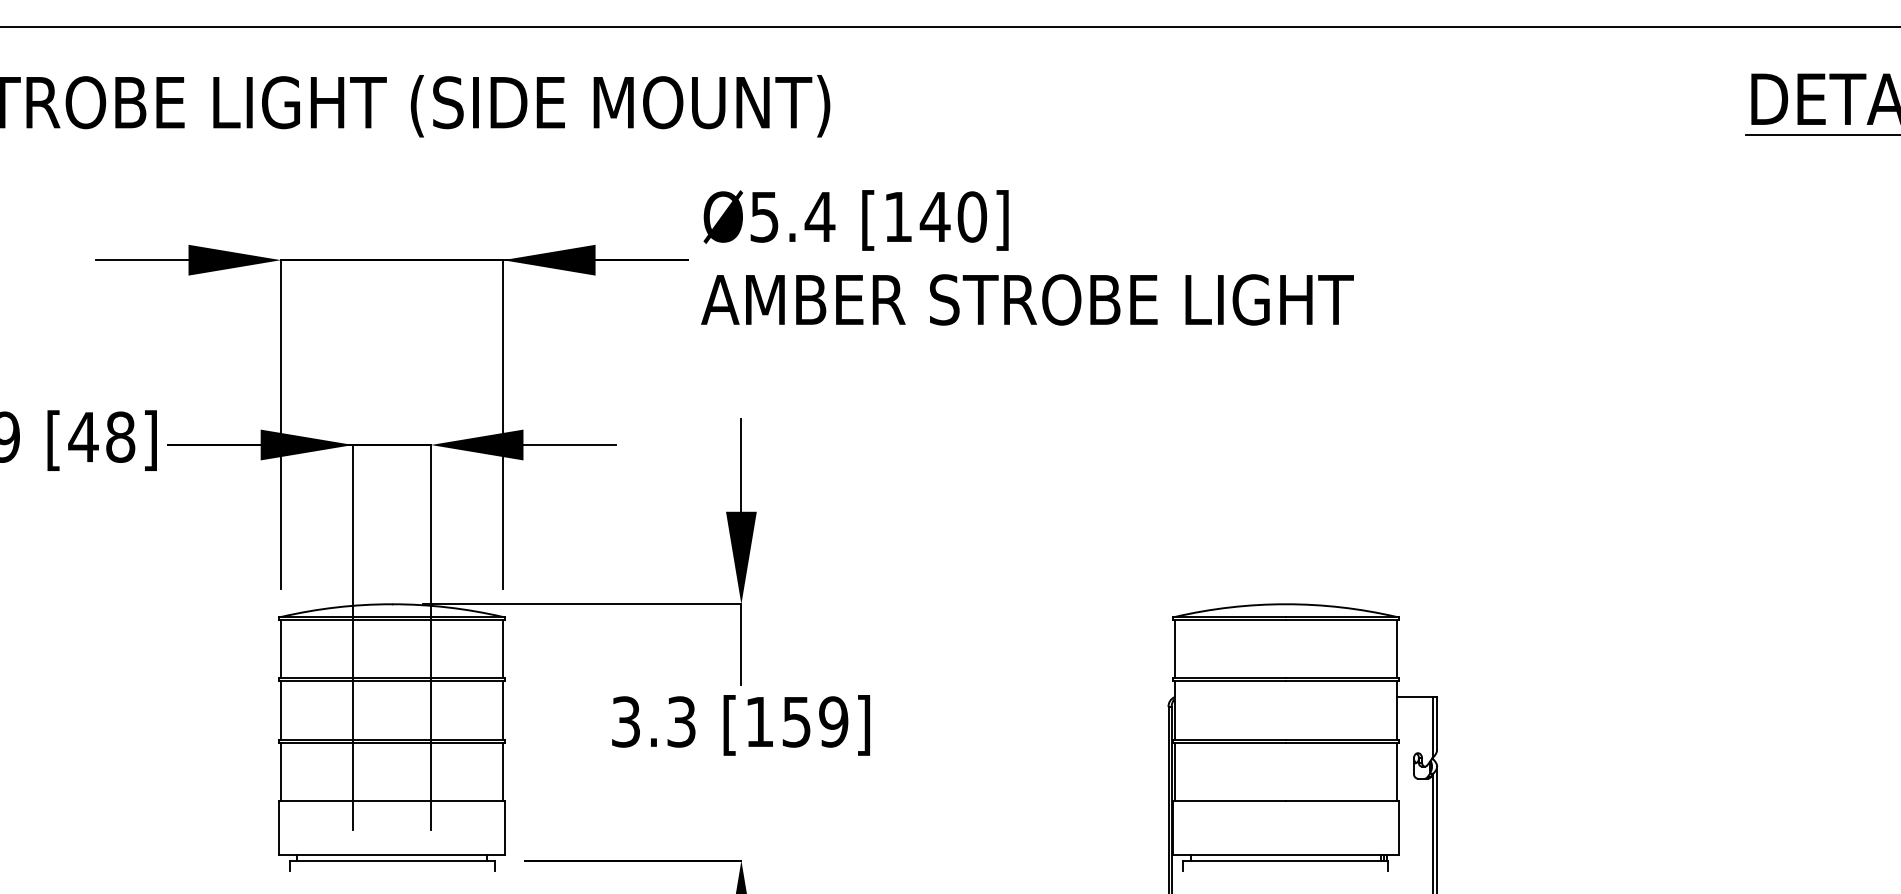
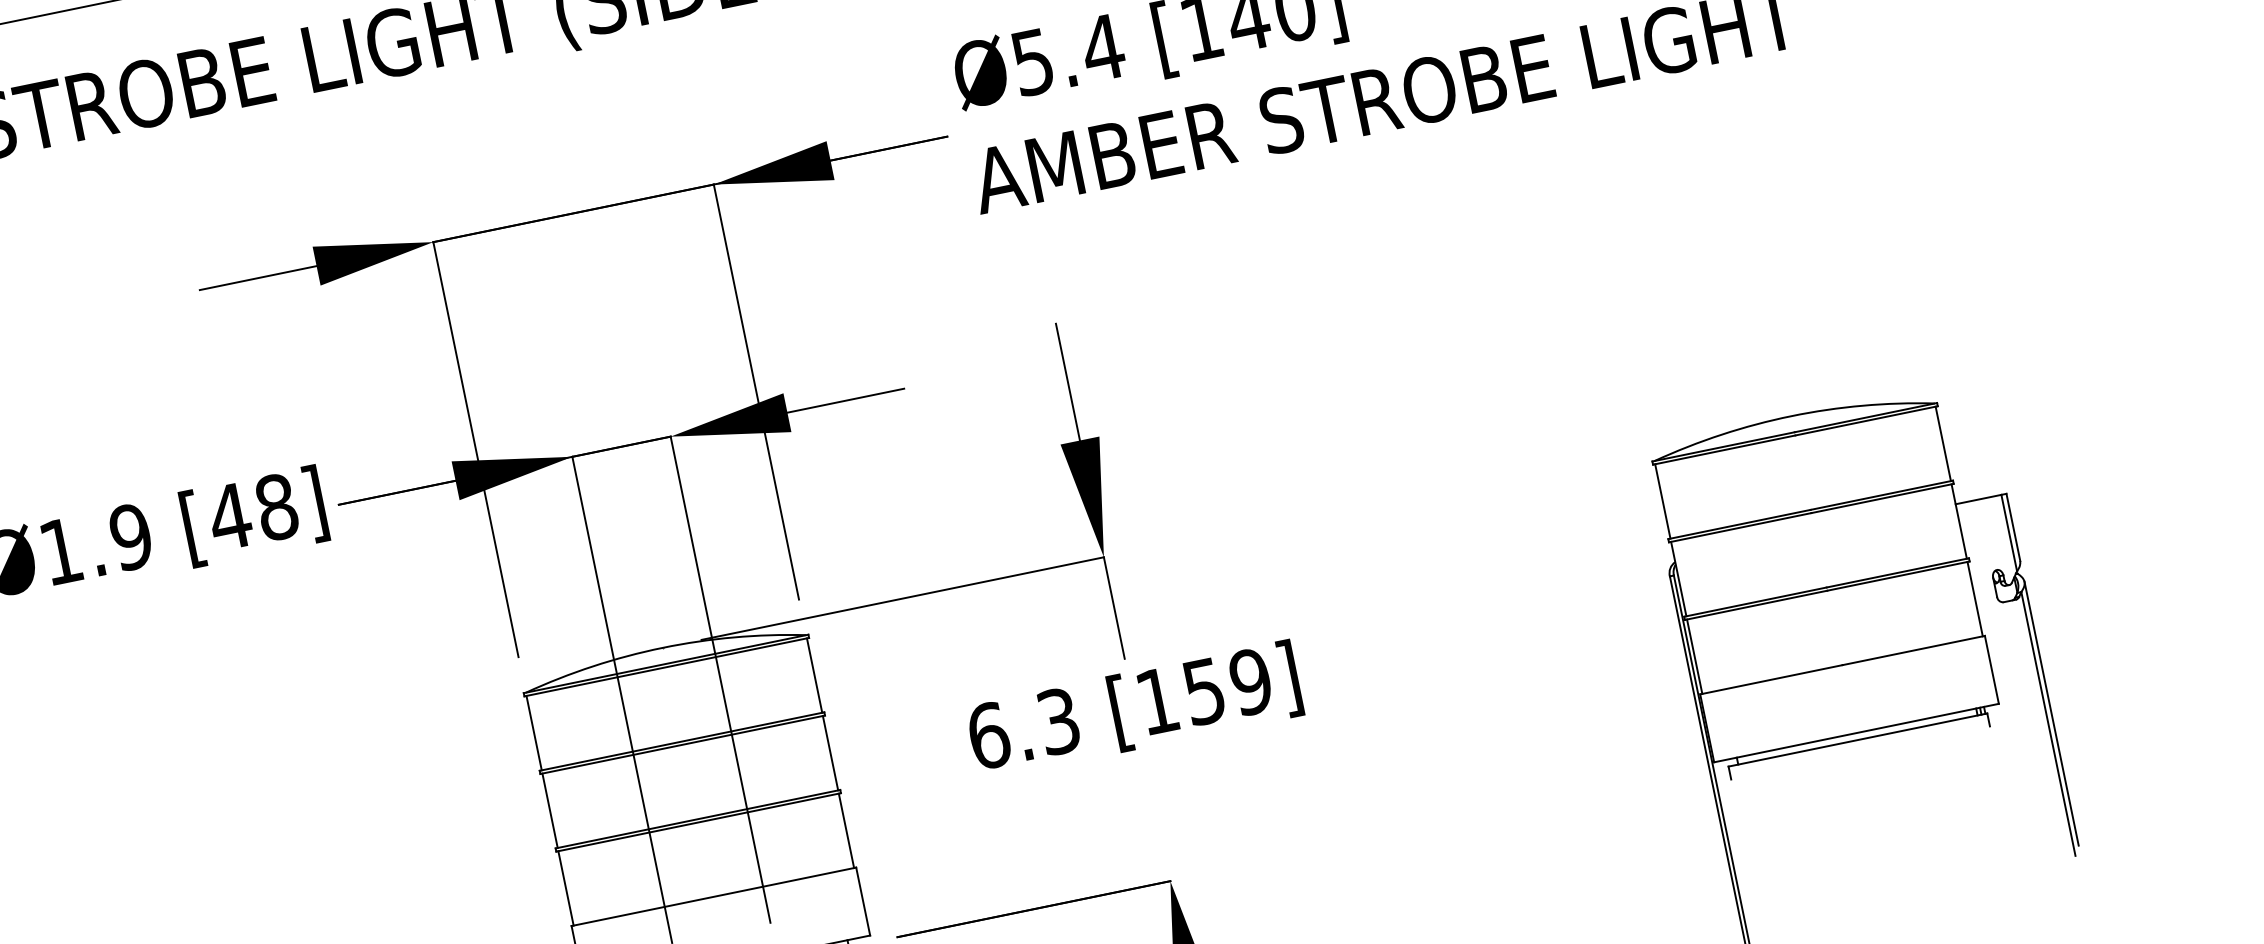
text: (625, 721) -> (987, 735), 3.3 -> 6.3

